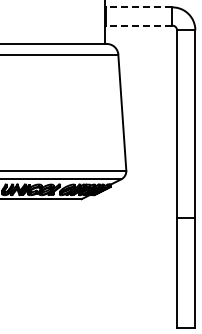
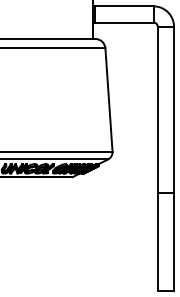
line: (138, 7) -> (123, 6), dashed -> solid
line: (138, 25) -> (123, 22), dashed -> solid

